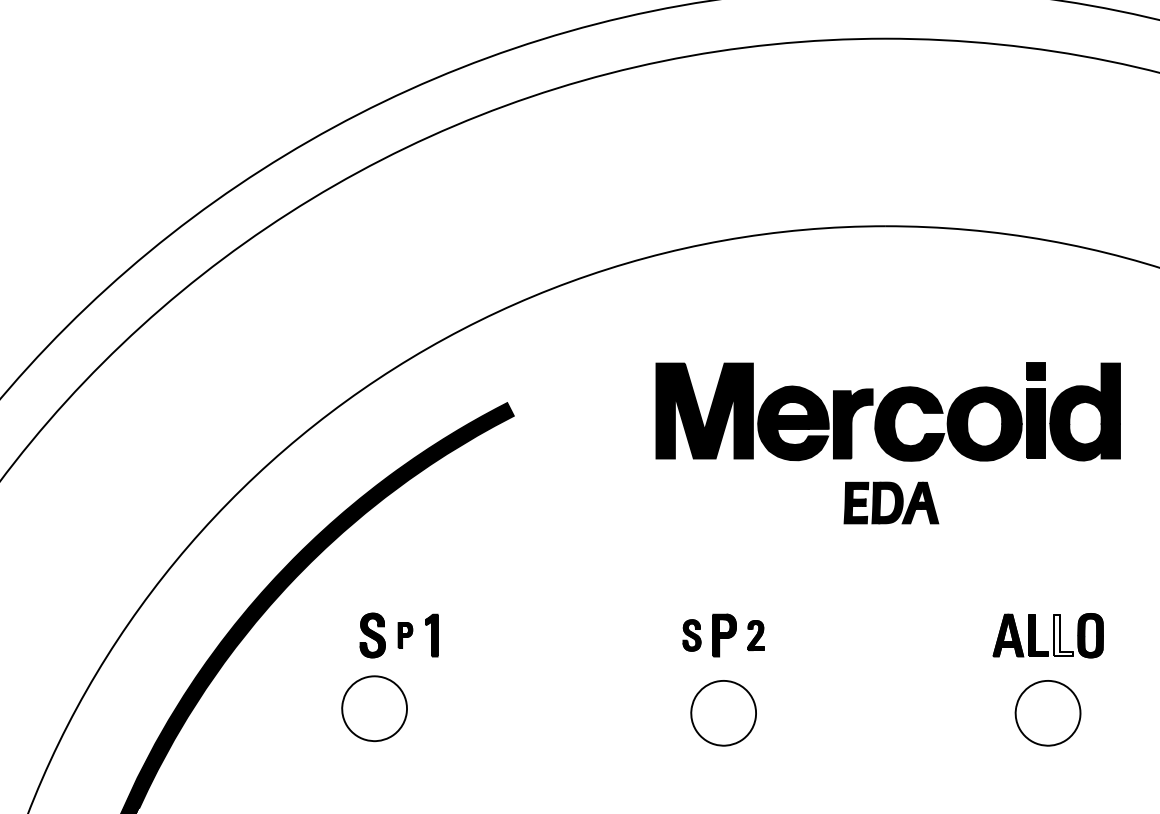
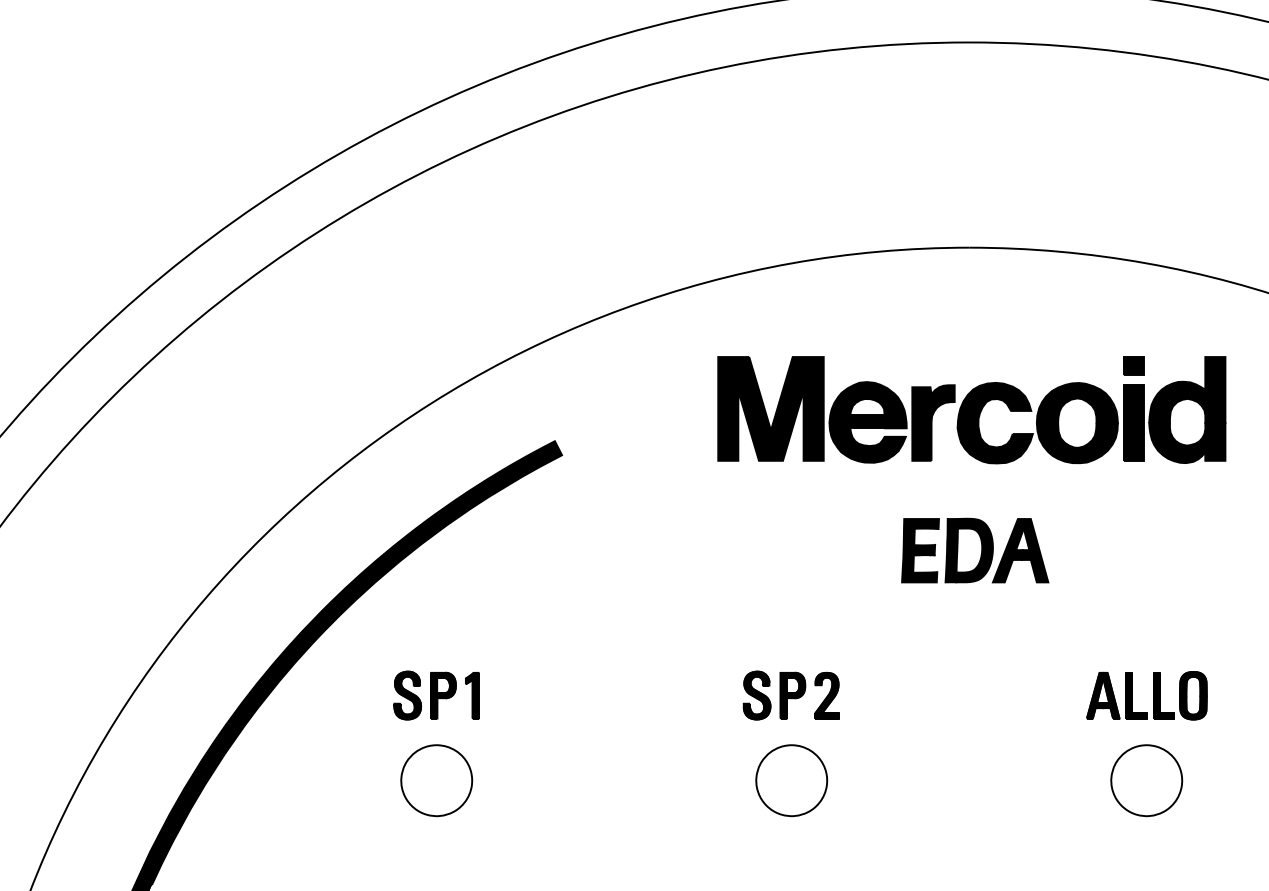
part: (887, 412) -> (971, 410), moved
part: (891, 502) -> (975, 550), size x1.43
part: (405, 635) -> (443, 695), size x1.67
part: (691, 635) -> (756, 695), size x1.43
part: (755, 635) -> (826, 695), size x1.43
fill: (1063, 635) -> (1163, 695), added
part: (374, 708) -> (436, 780), moved

